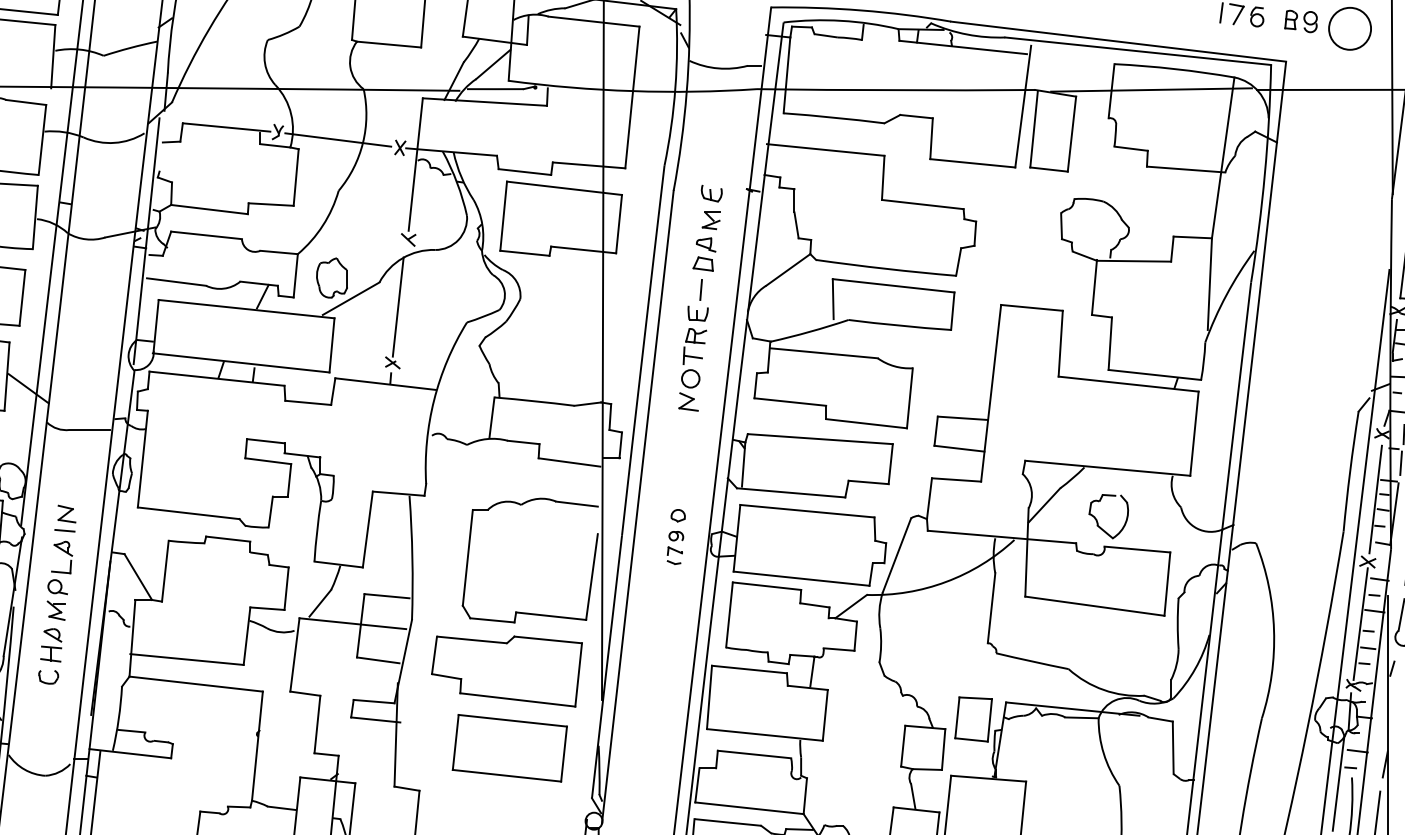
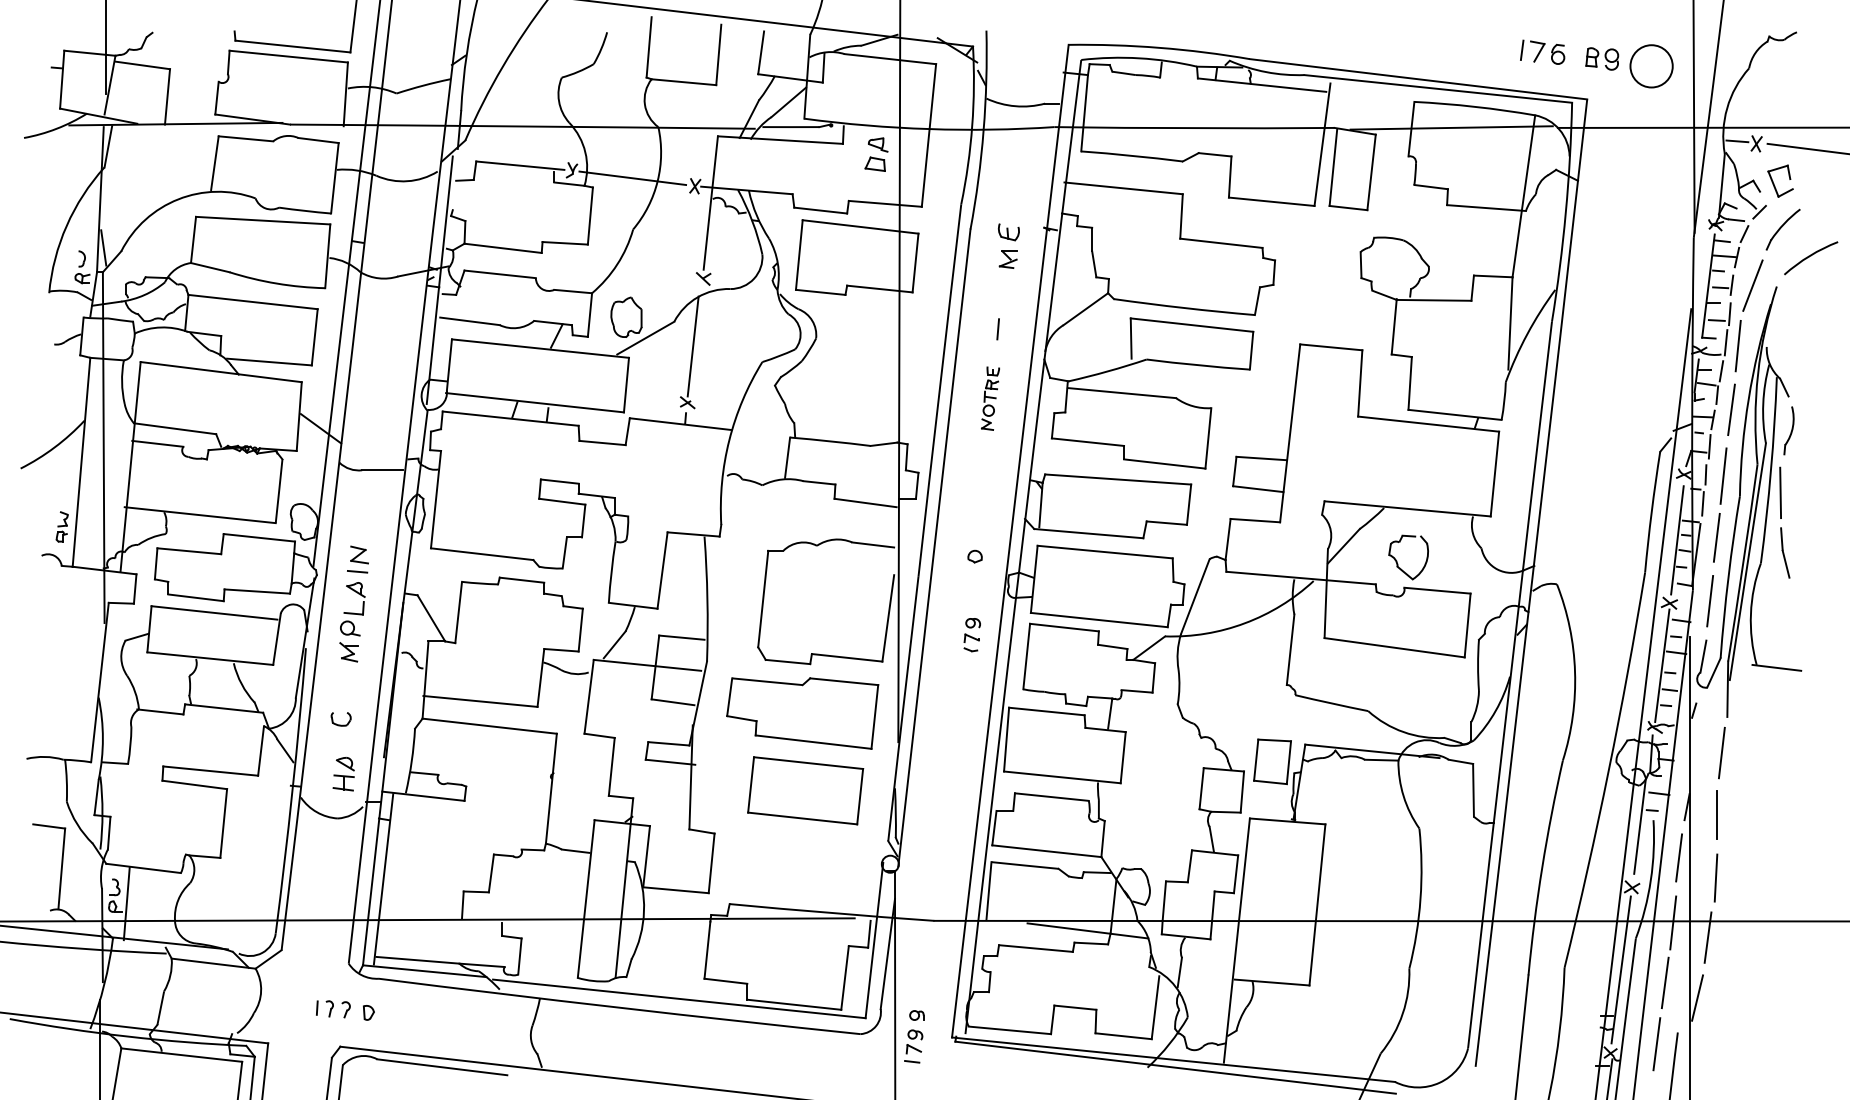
part: (704, 254) -> (876, 154), moved
part: (693, 358) -> (990, 398), size x0.6
part: (674, 548) -> (971, 635), moved
part: (50, 645) -> (343, 774), moved

